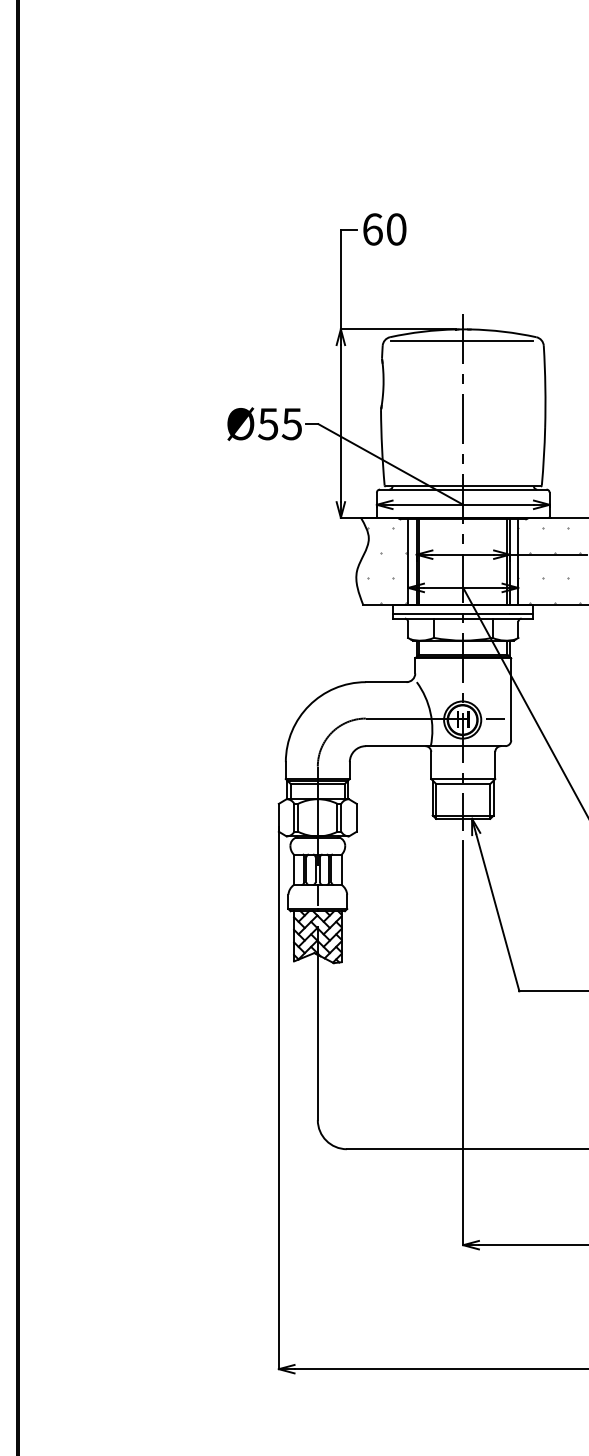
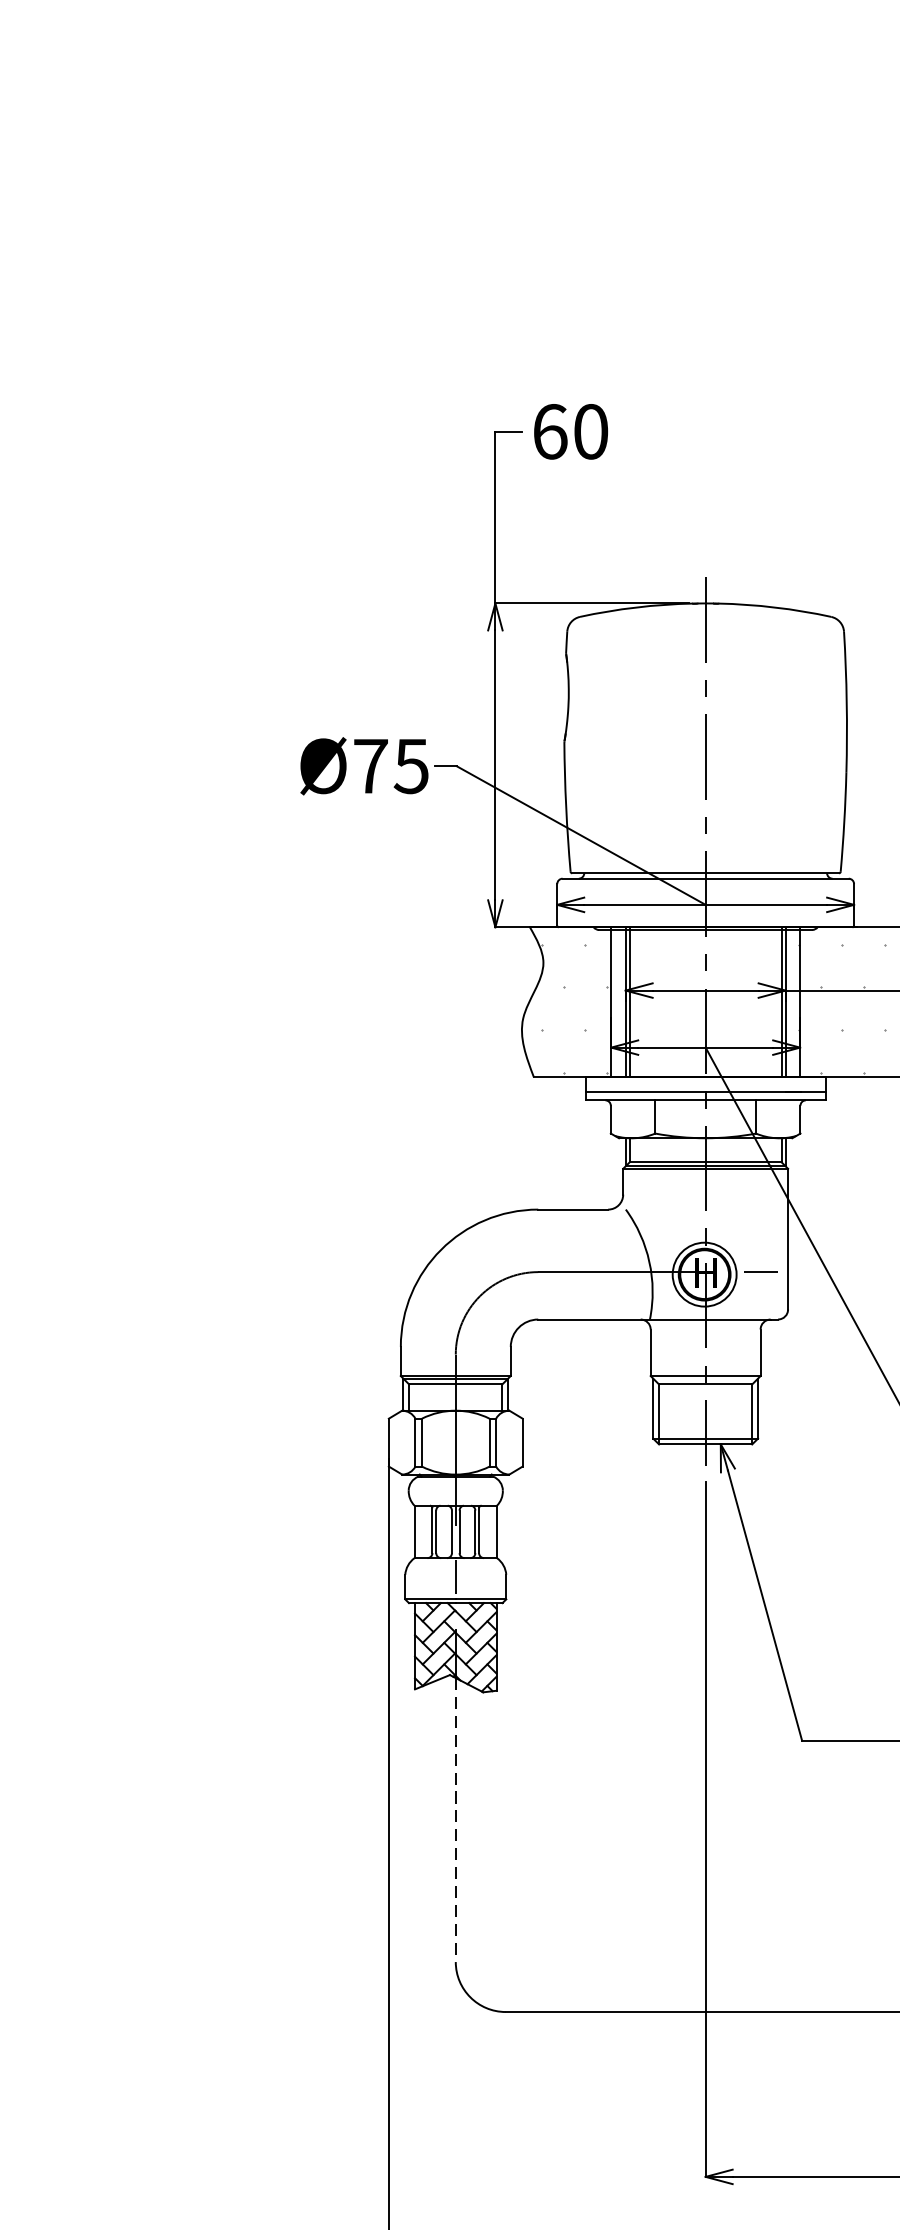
line: (461, 341) -> (702, 624), removed
text: (268, 424) -> (371, 766), 55 -> 75
line: (317, 1037) -> (455, 1820), solid -> dashed

